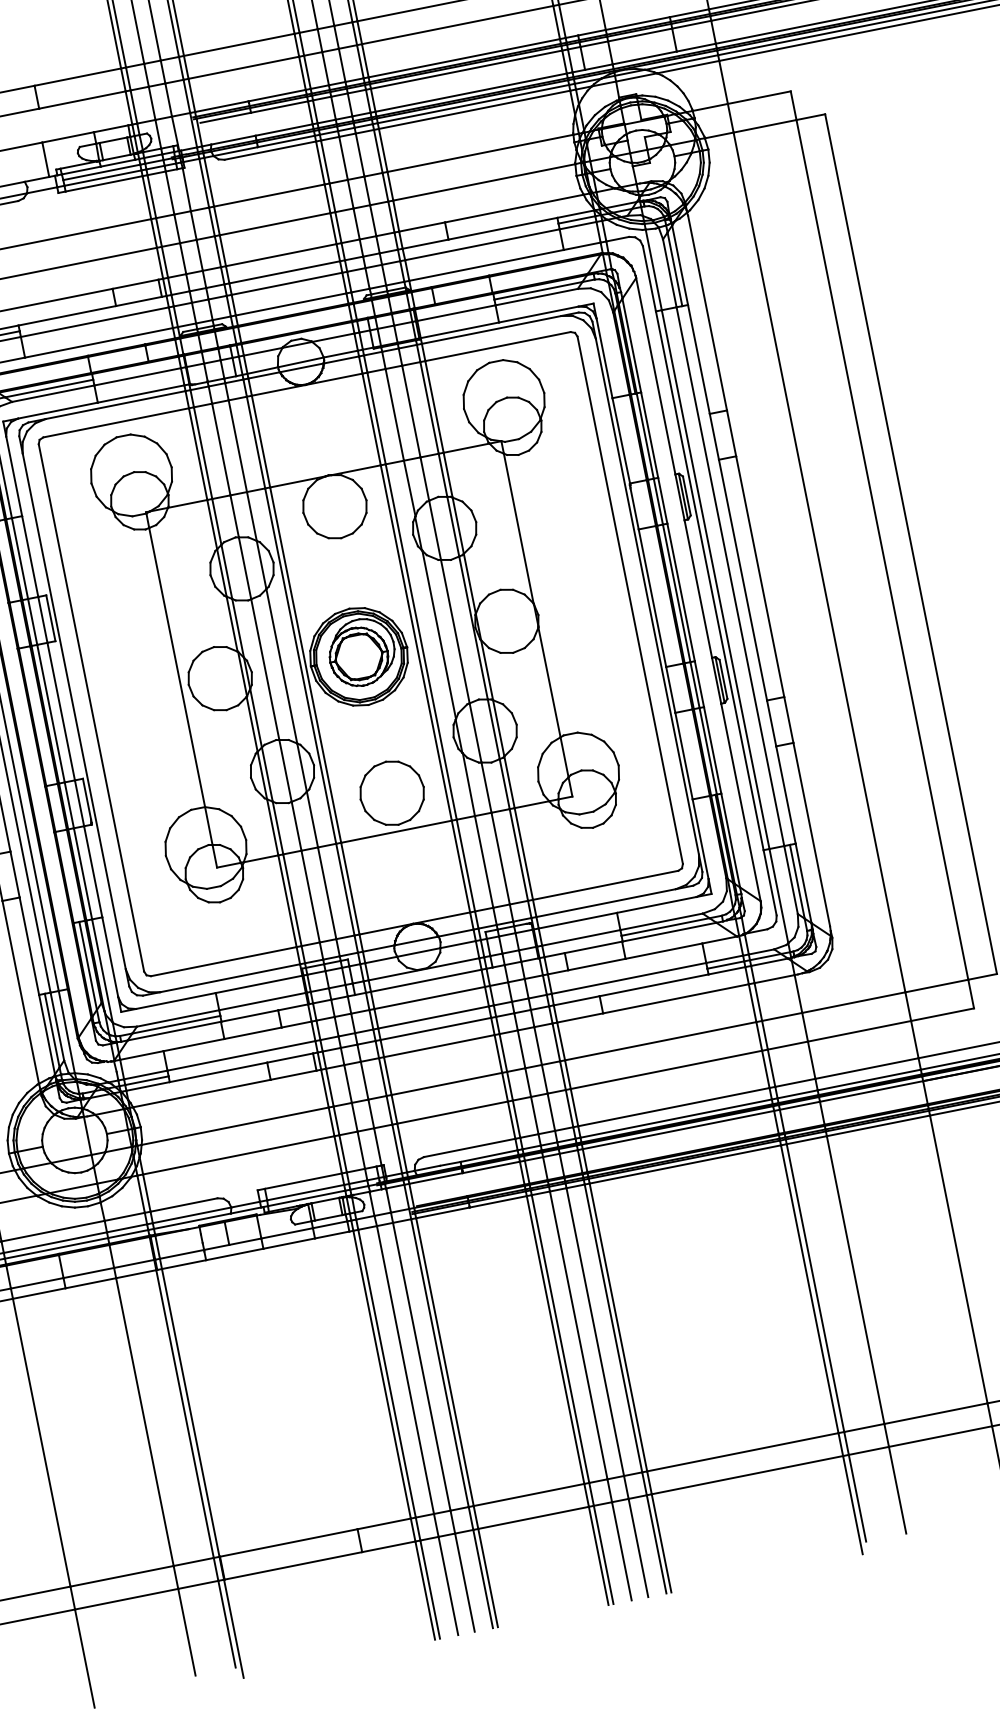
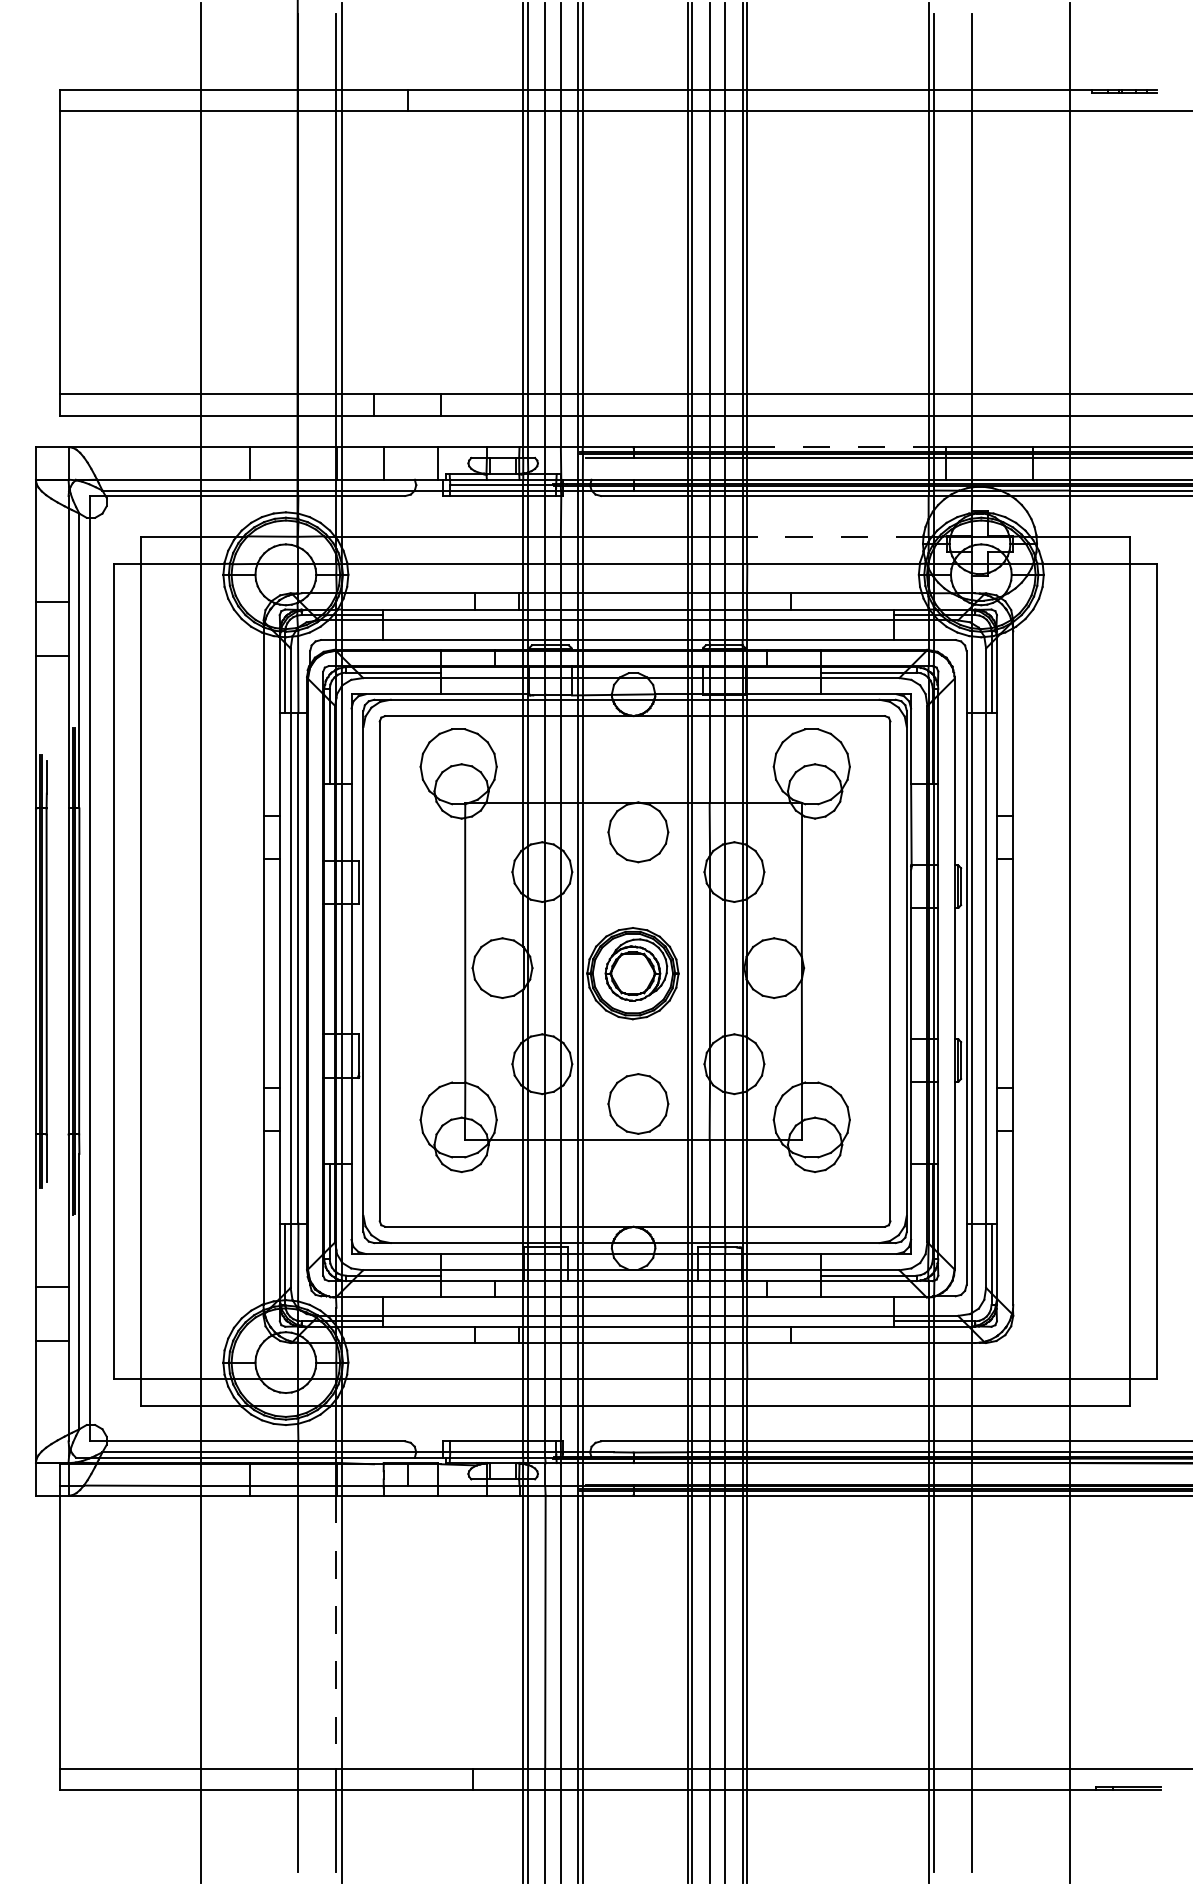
line: (463, 58) -> (837, 447), solid -> dashed
line: (479, 153) -> (834, 536), solid -> dashed
line: (185, 1414) -> (336, 1632), solid -> dashed

